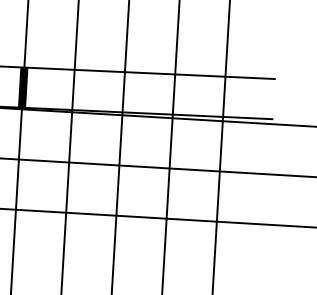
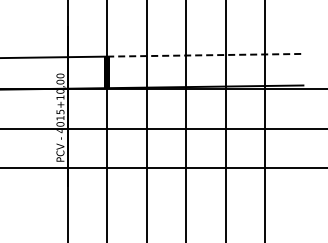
line: (149, 73) -> (205, 55), solid -> dashed

